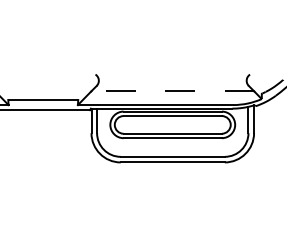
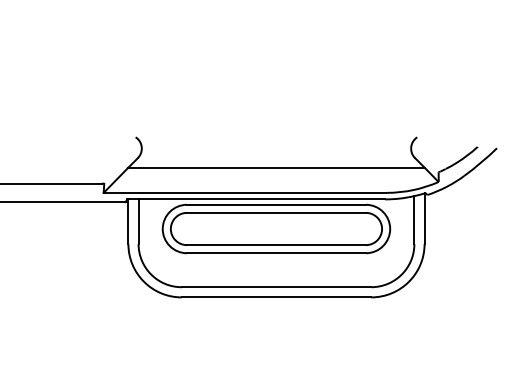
line: (172, 91) -> (275, 168), dashed -> solid

